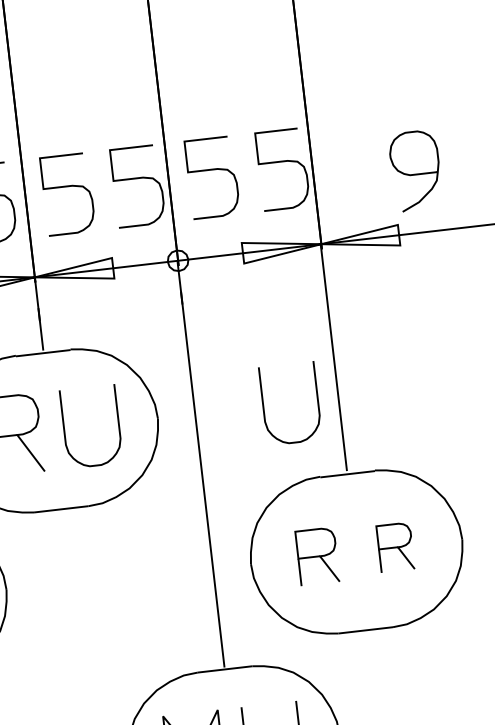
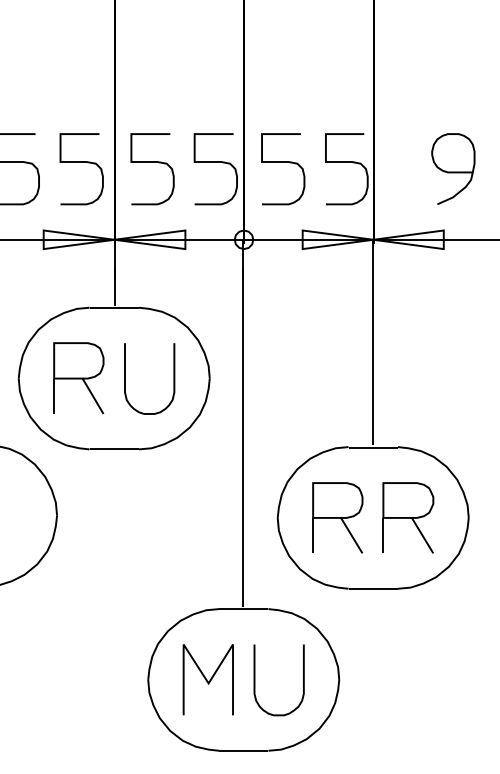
curve: (416, 173) -> (453, 171), moved
curve: (263, 406) -> (305, 378), removed
part: (395, 546) -> (408, 517), size x1.67
part: (317, 556) -> (337, 517), size x1.43

